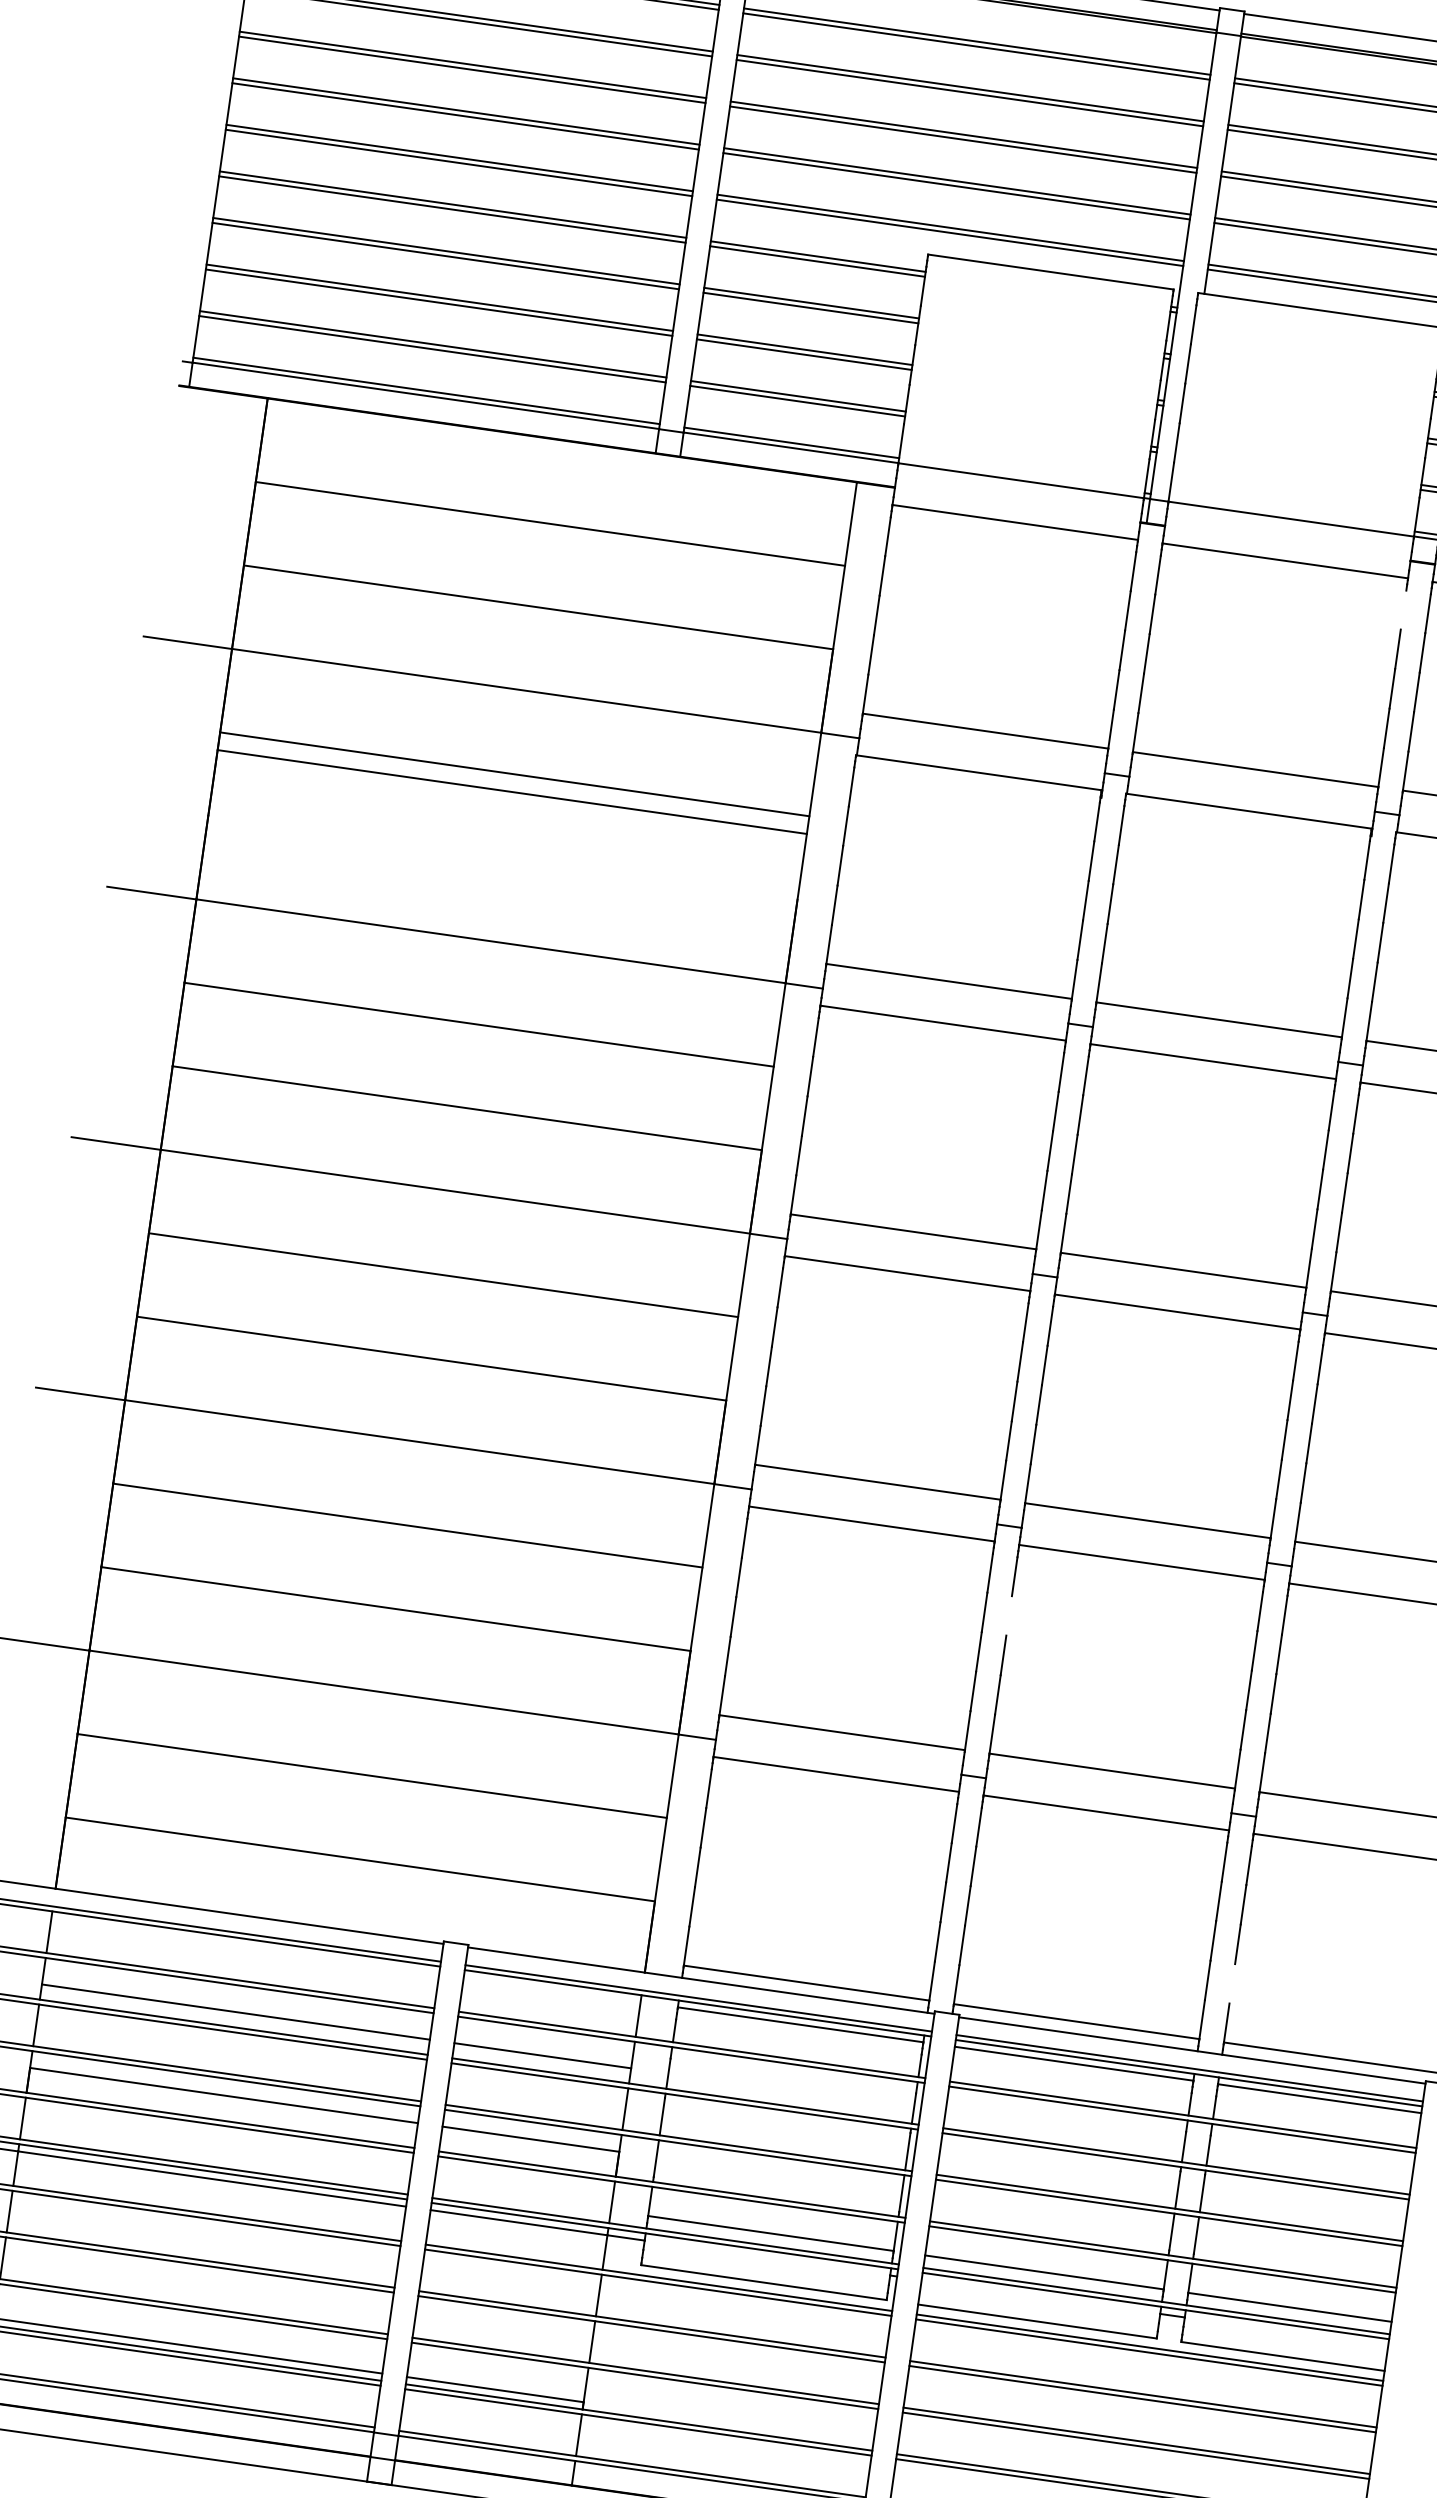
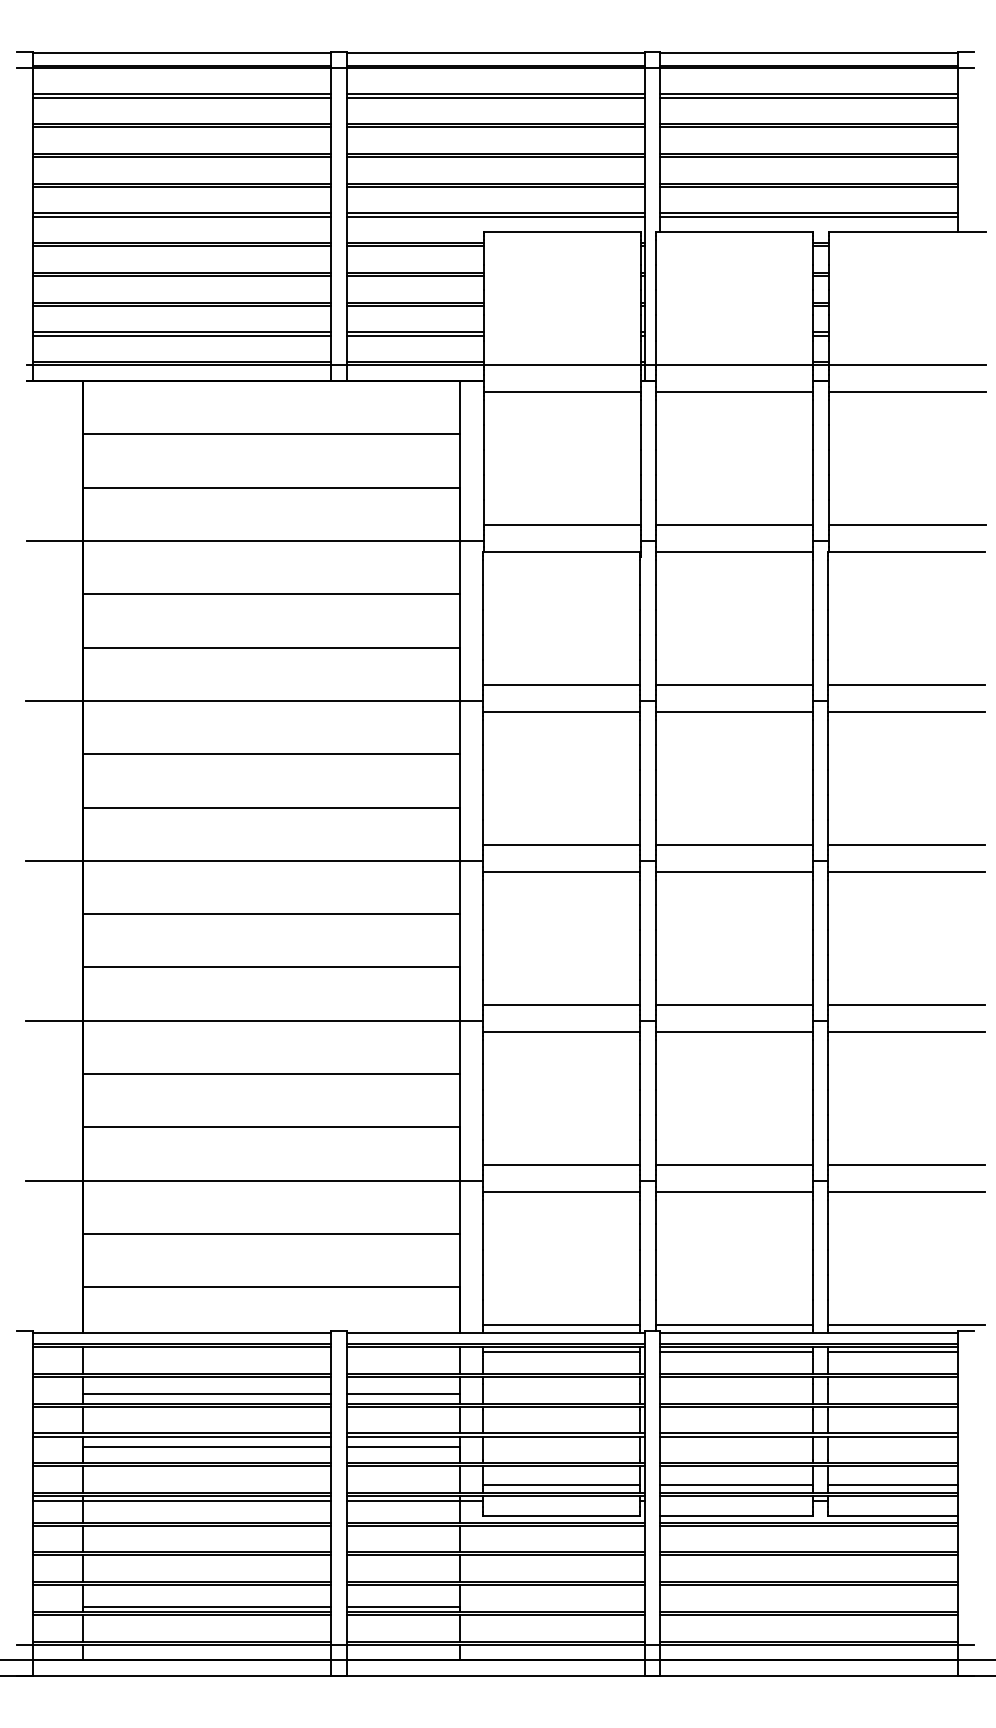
line: (1404, 608) -> (813, 411), added
line: (512, 791) -> (271, 647), moved
line: (1008, 1614) -> (655, 1076), added
line: (1232, 1983) -> (828, 1287), added

